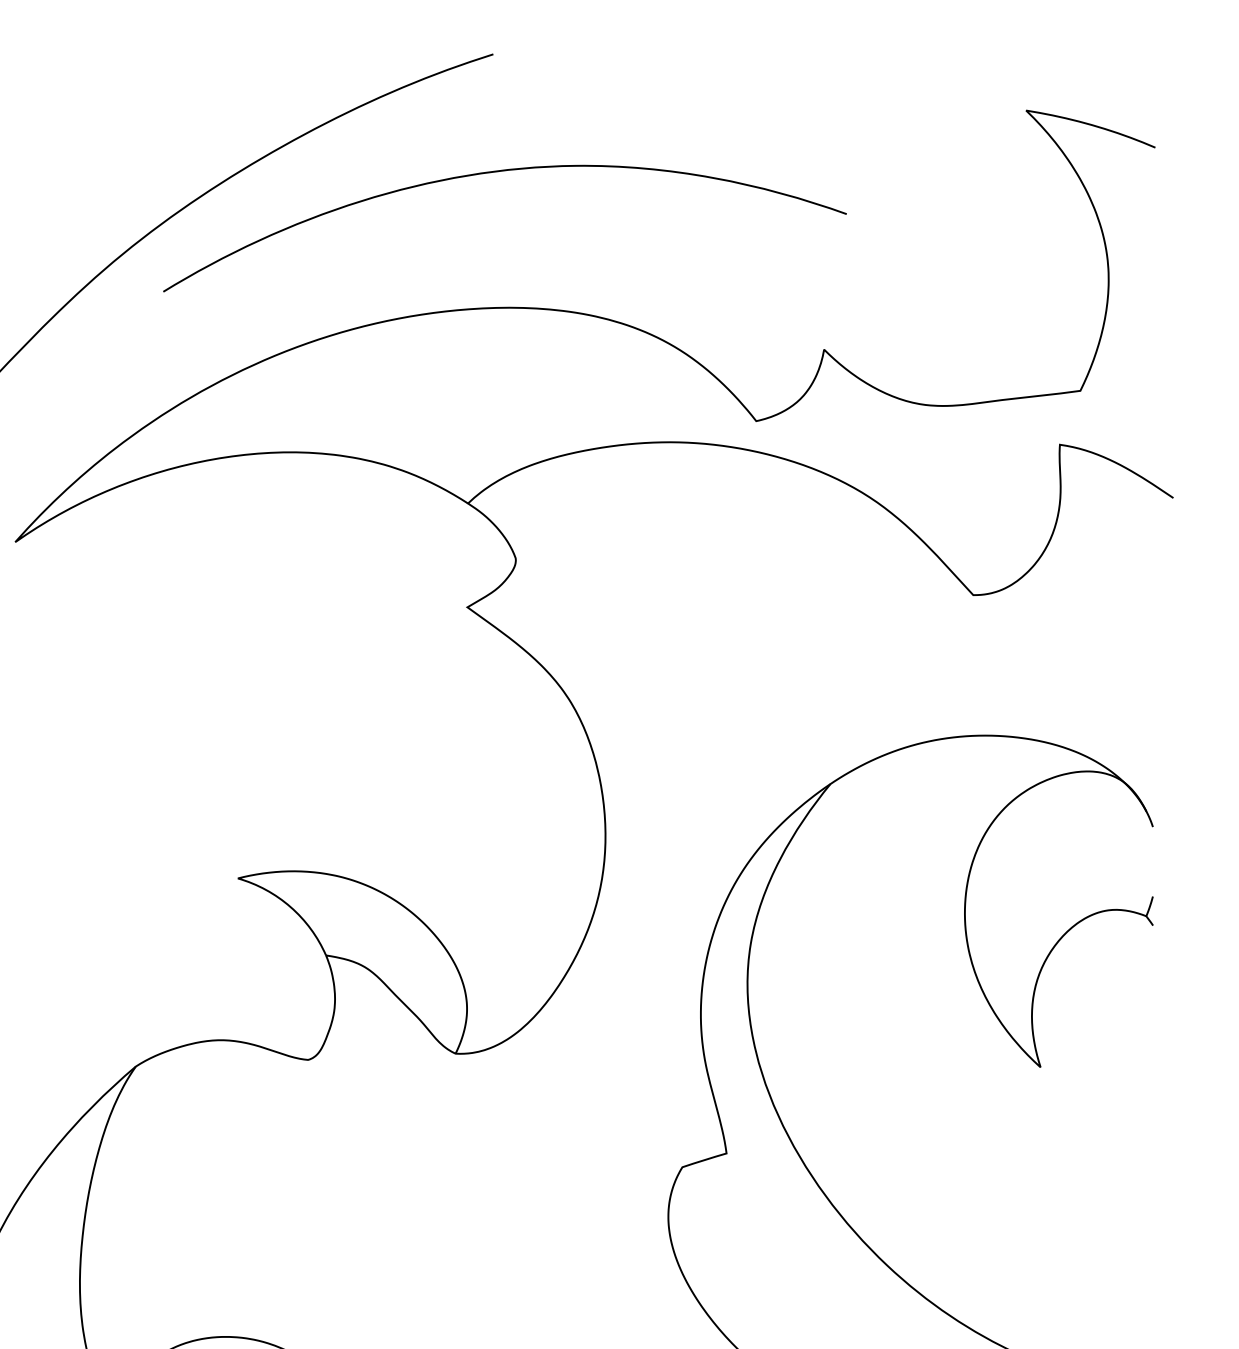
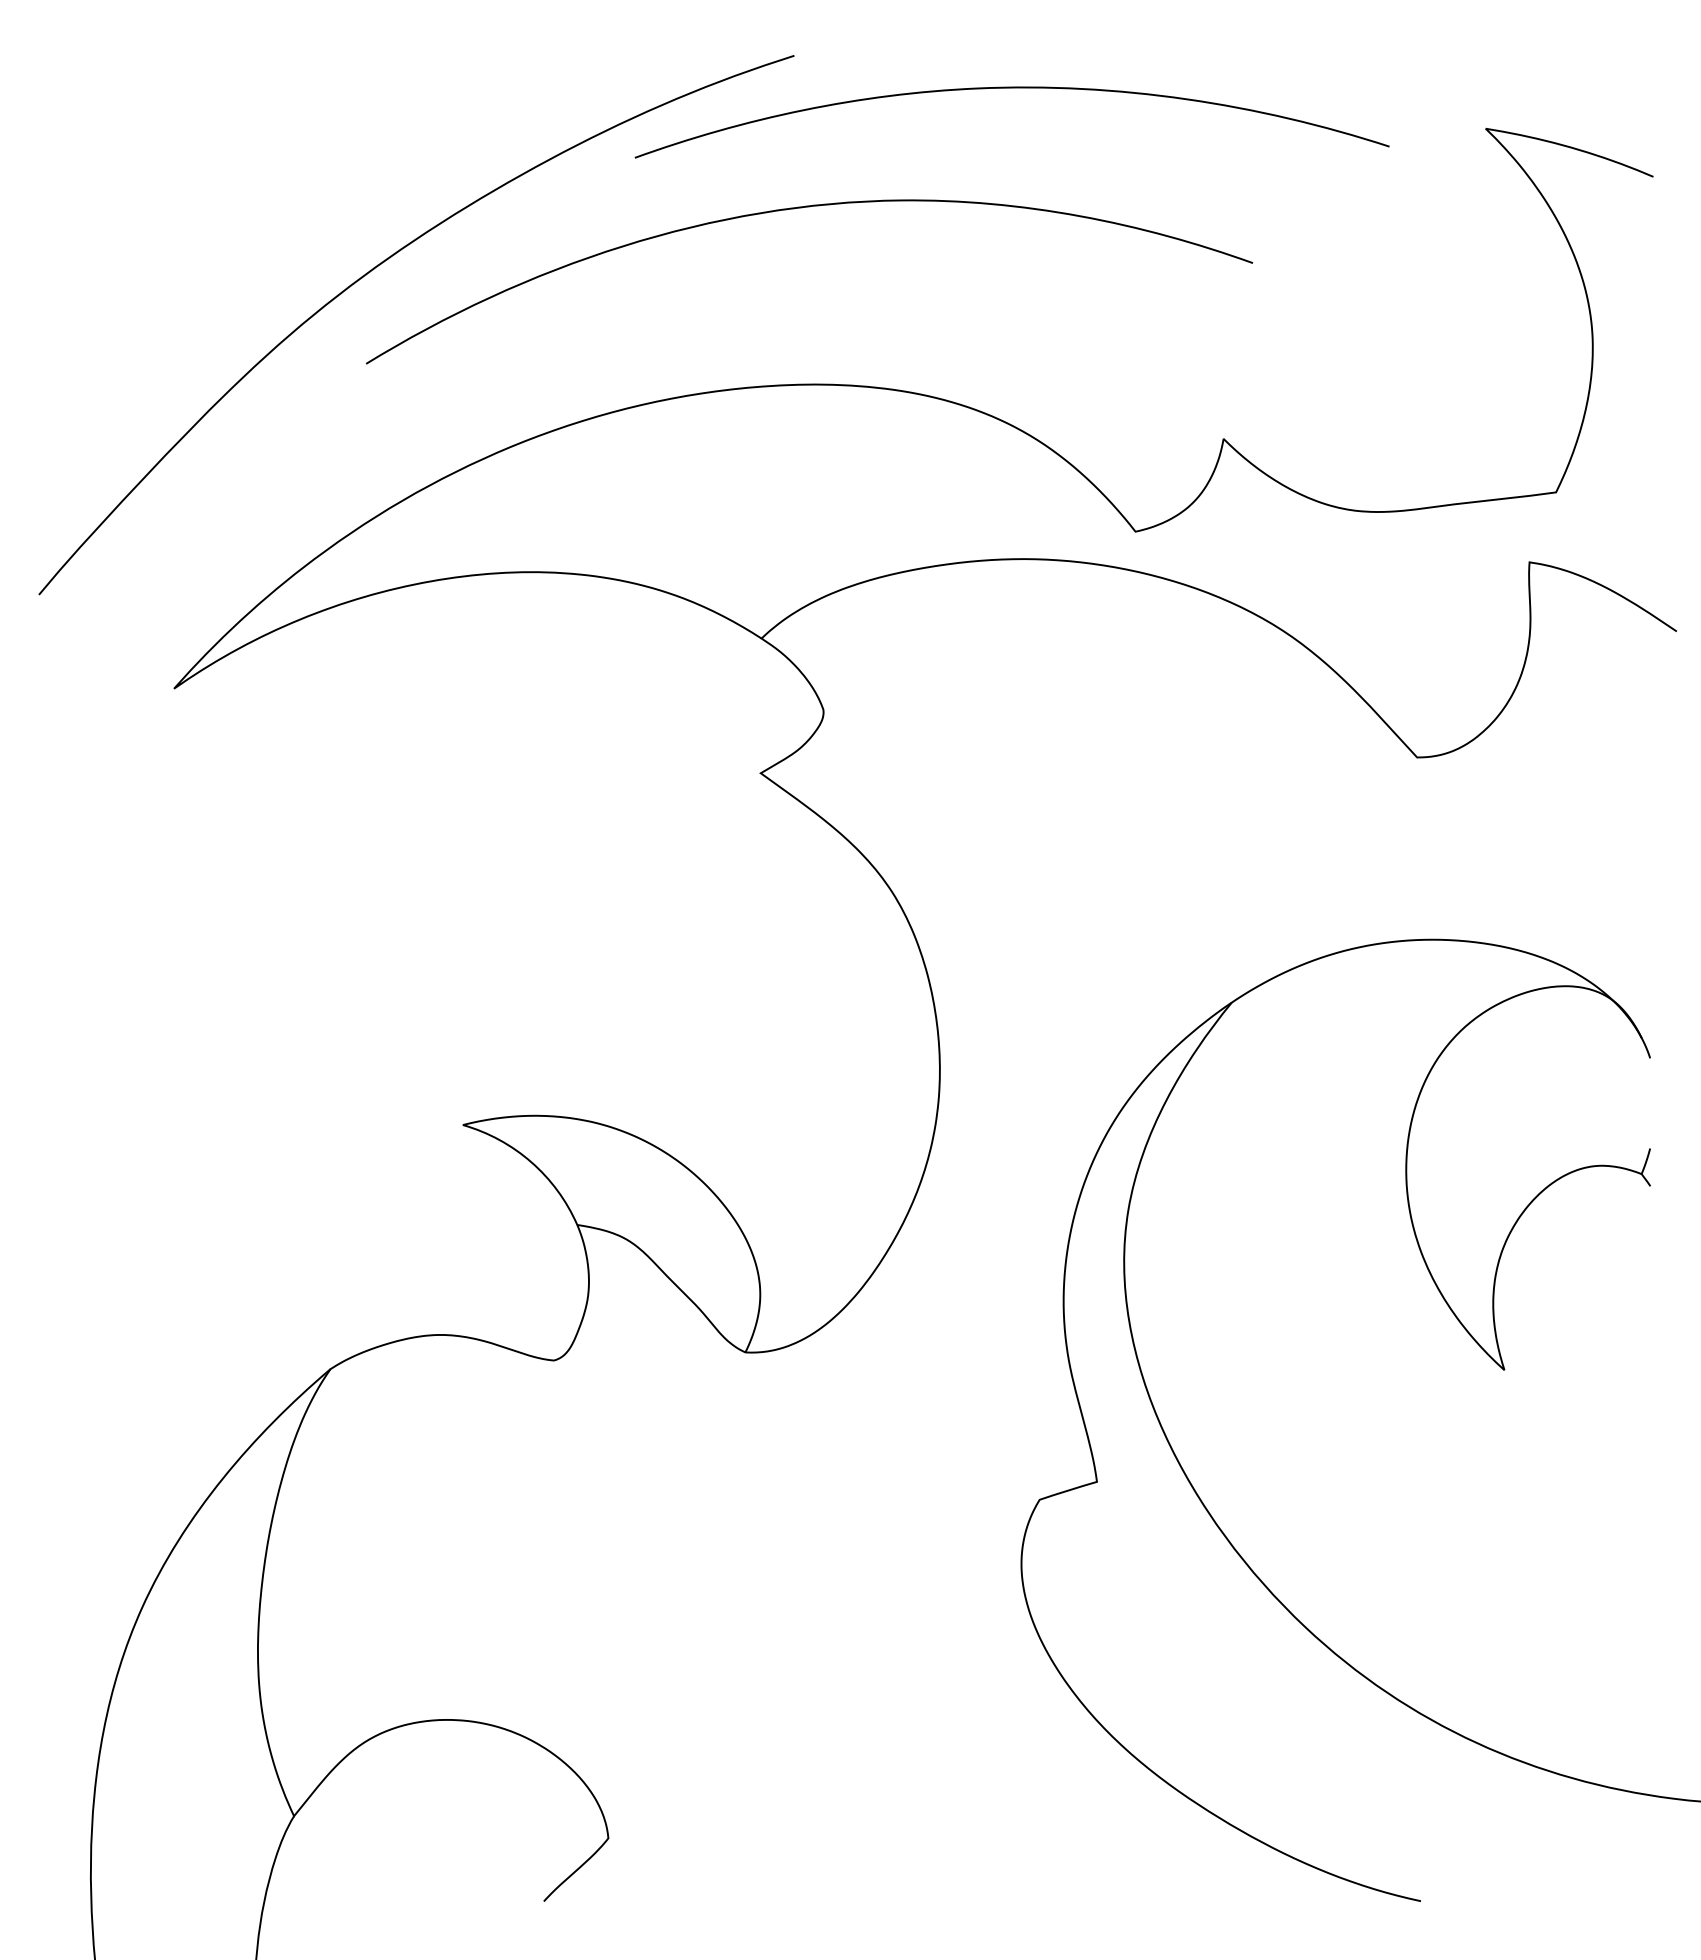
curve: (660, 79) -> (1011, 88), added

